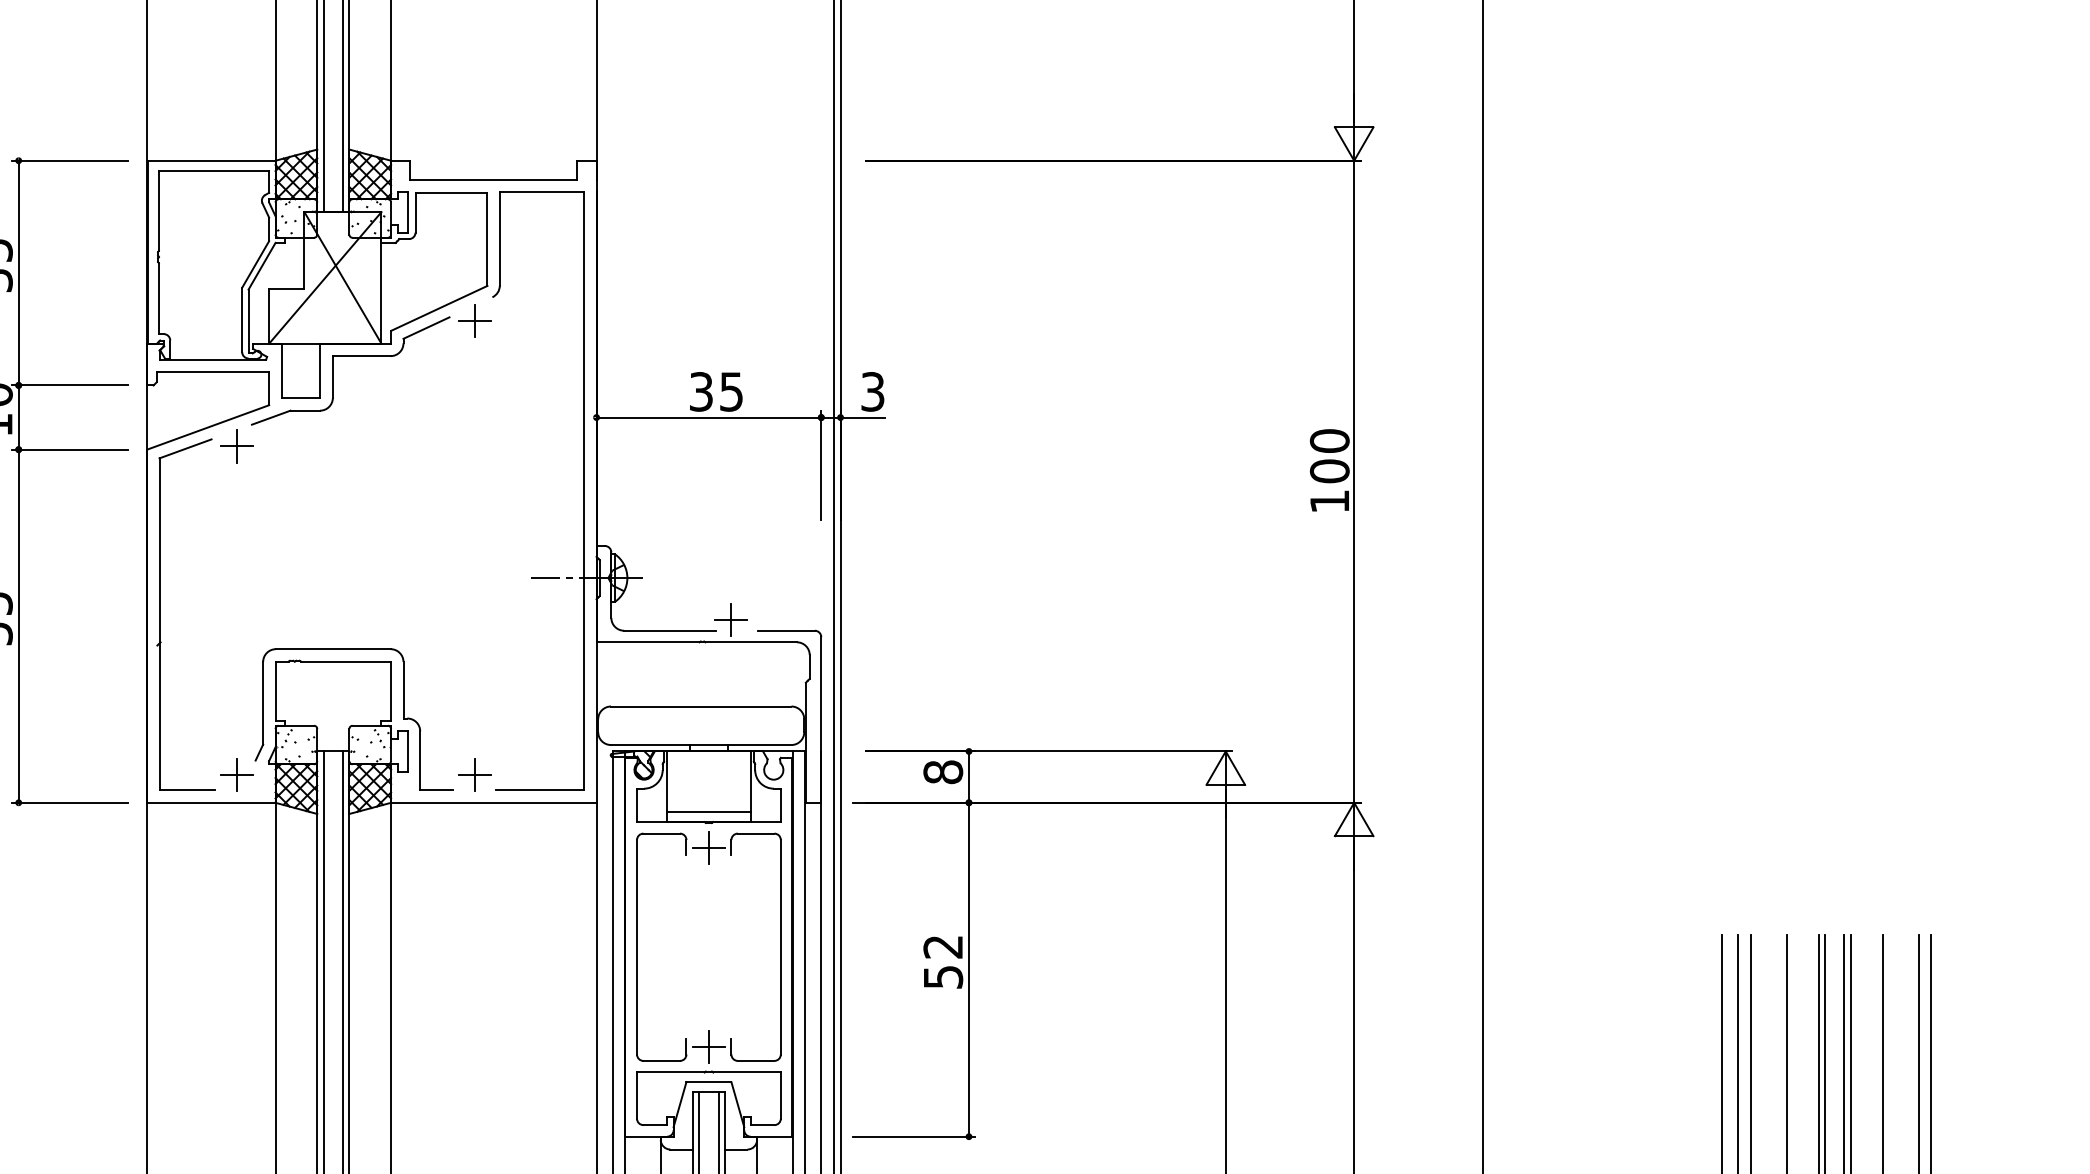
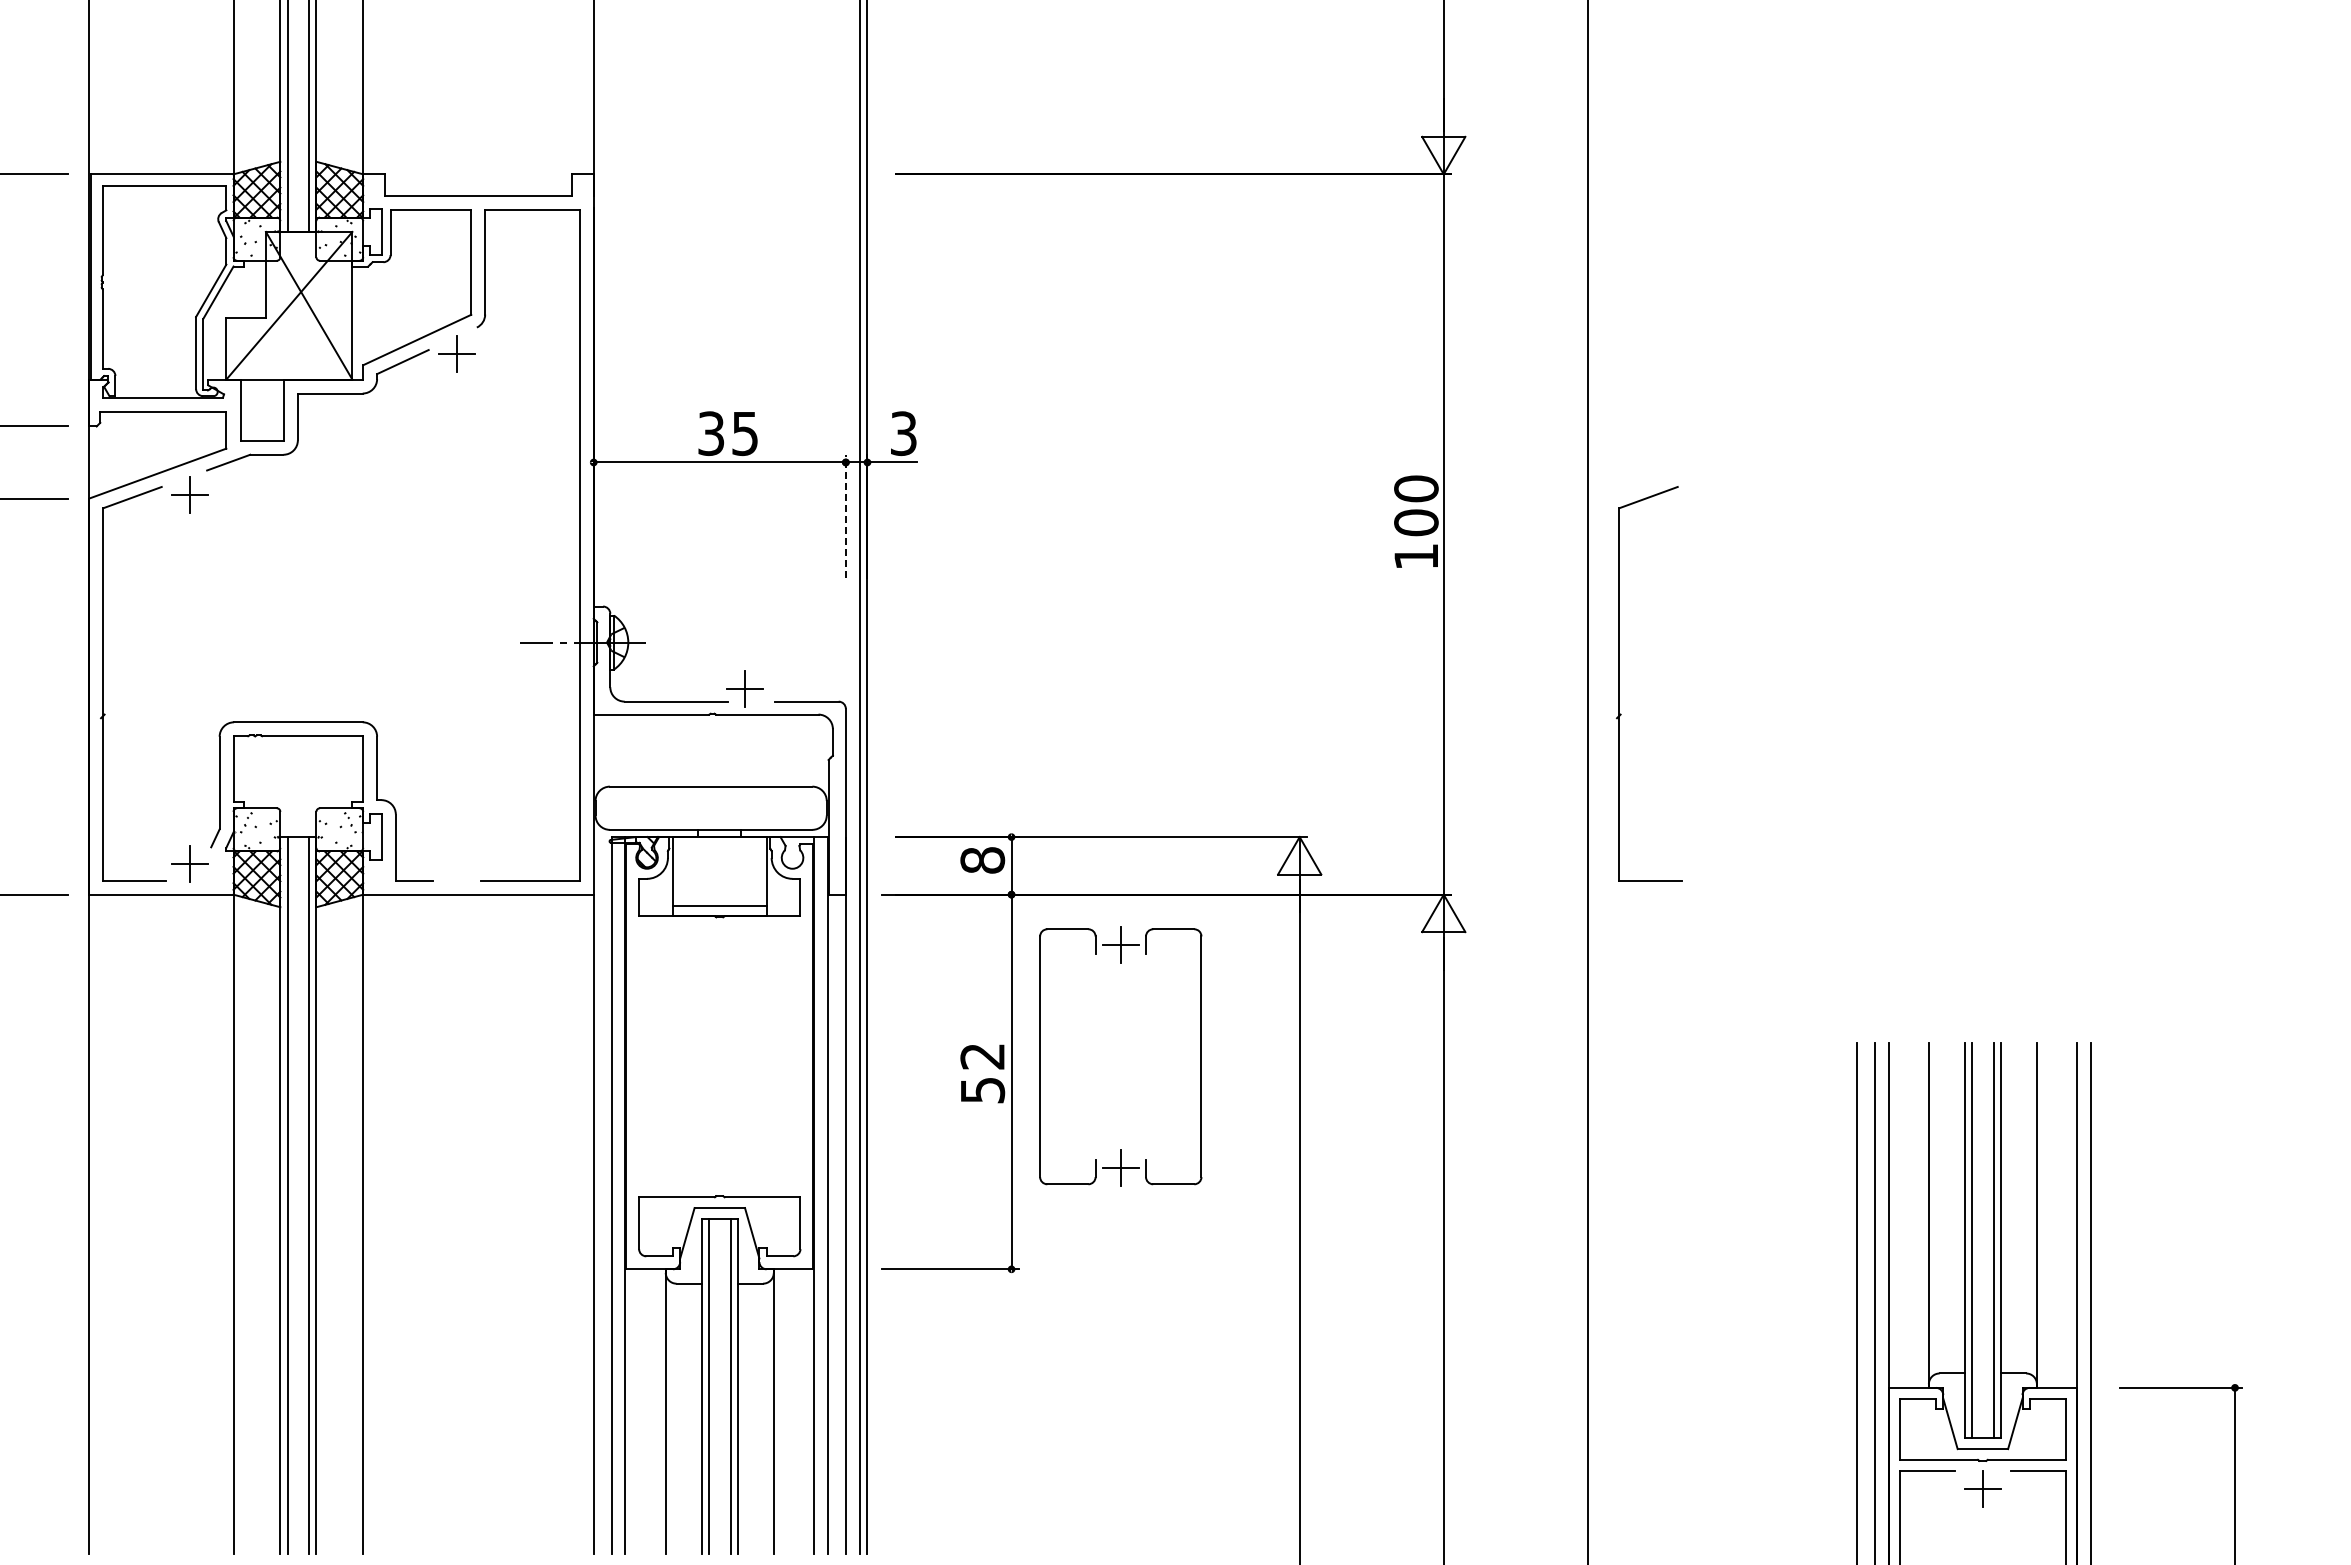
line: (820, 465) -> (845, 516), solid -> dashed
part: (1510, 614) -> (1619, 683), added
part: (474, 775) -> (456, 863), removed
part: (637, 947) -> (1040, 1056), moved

